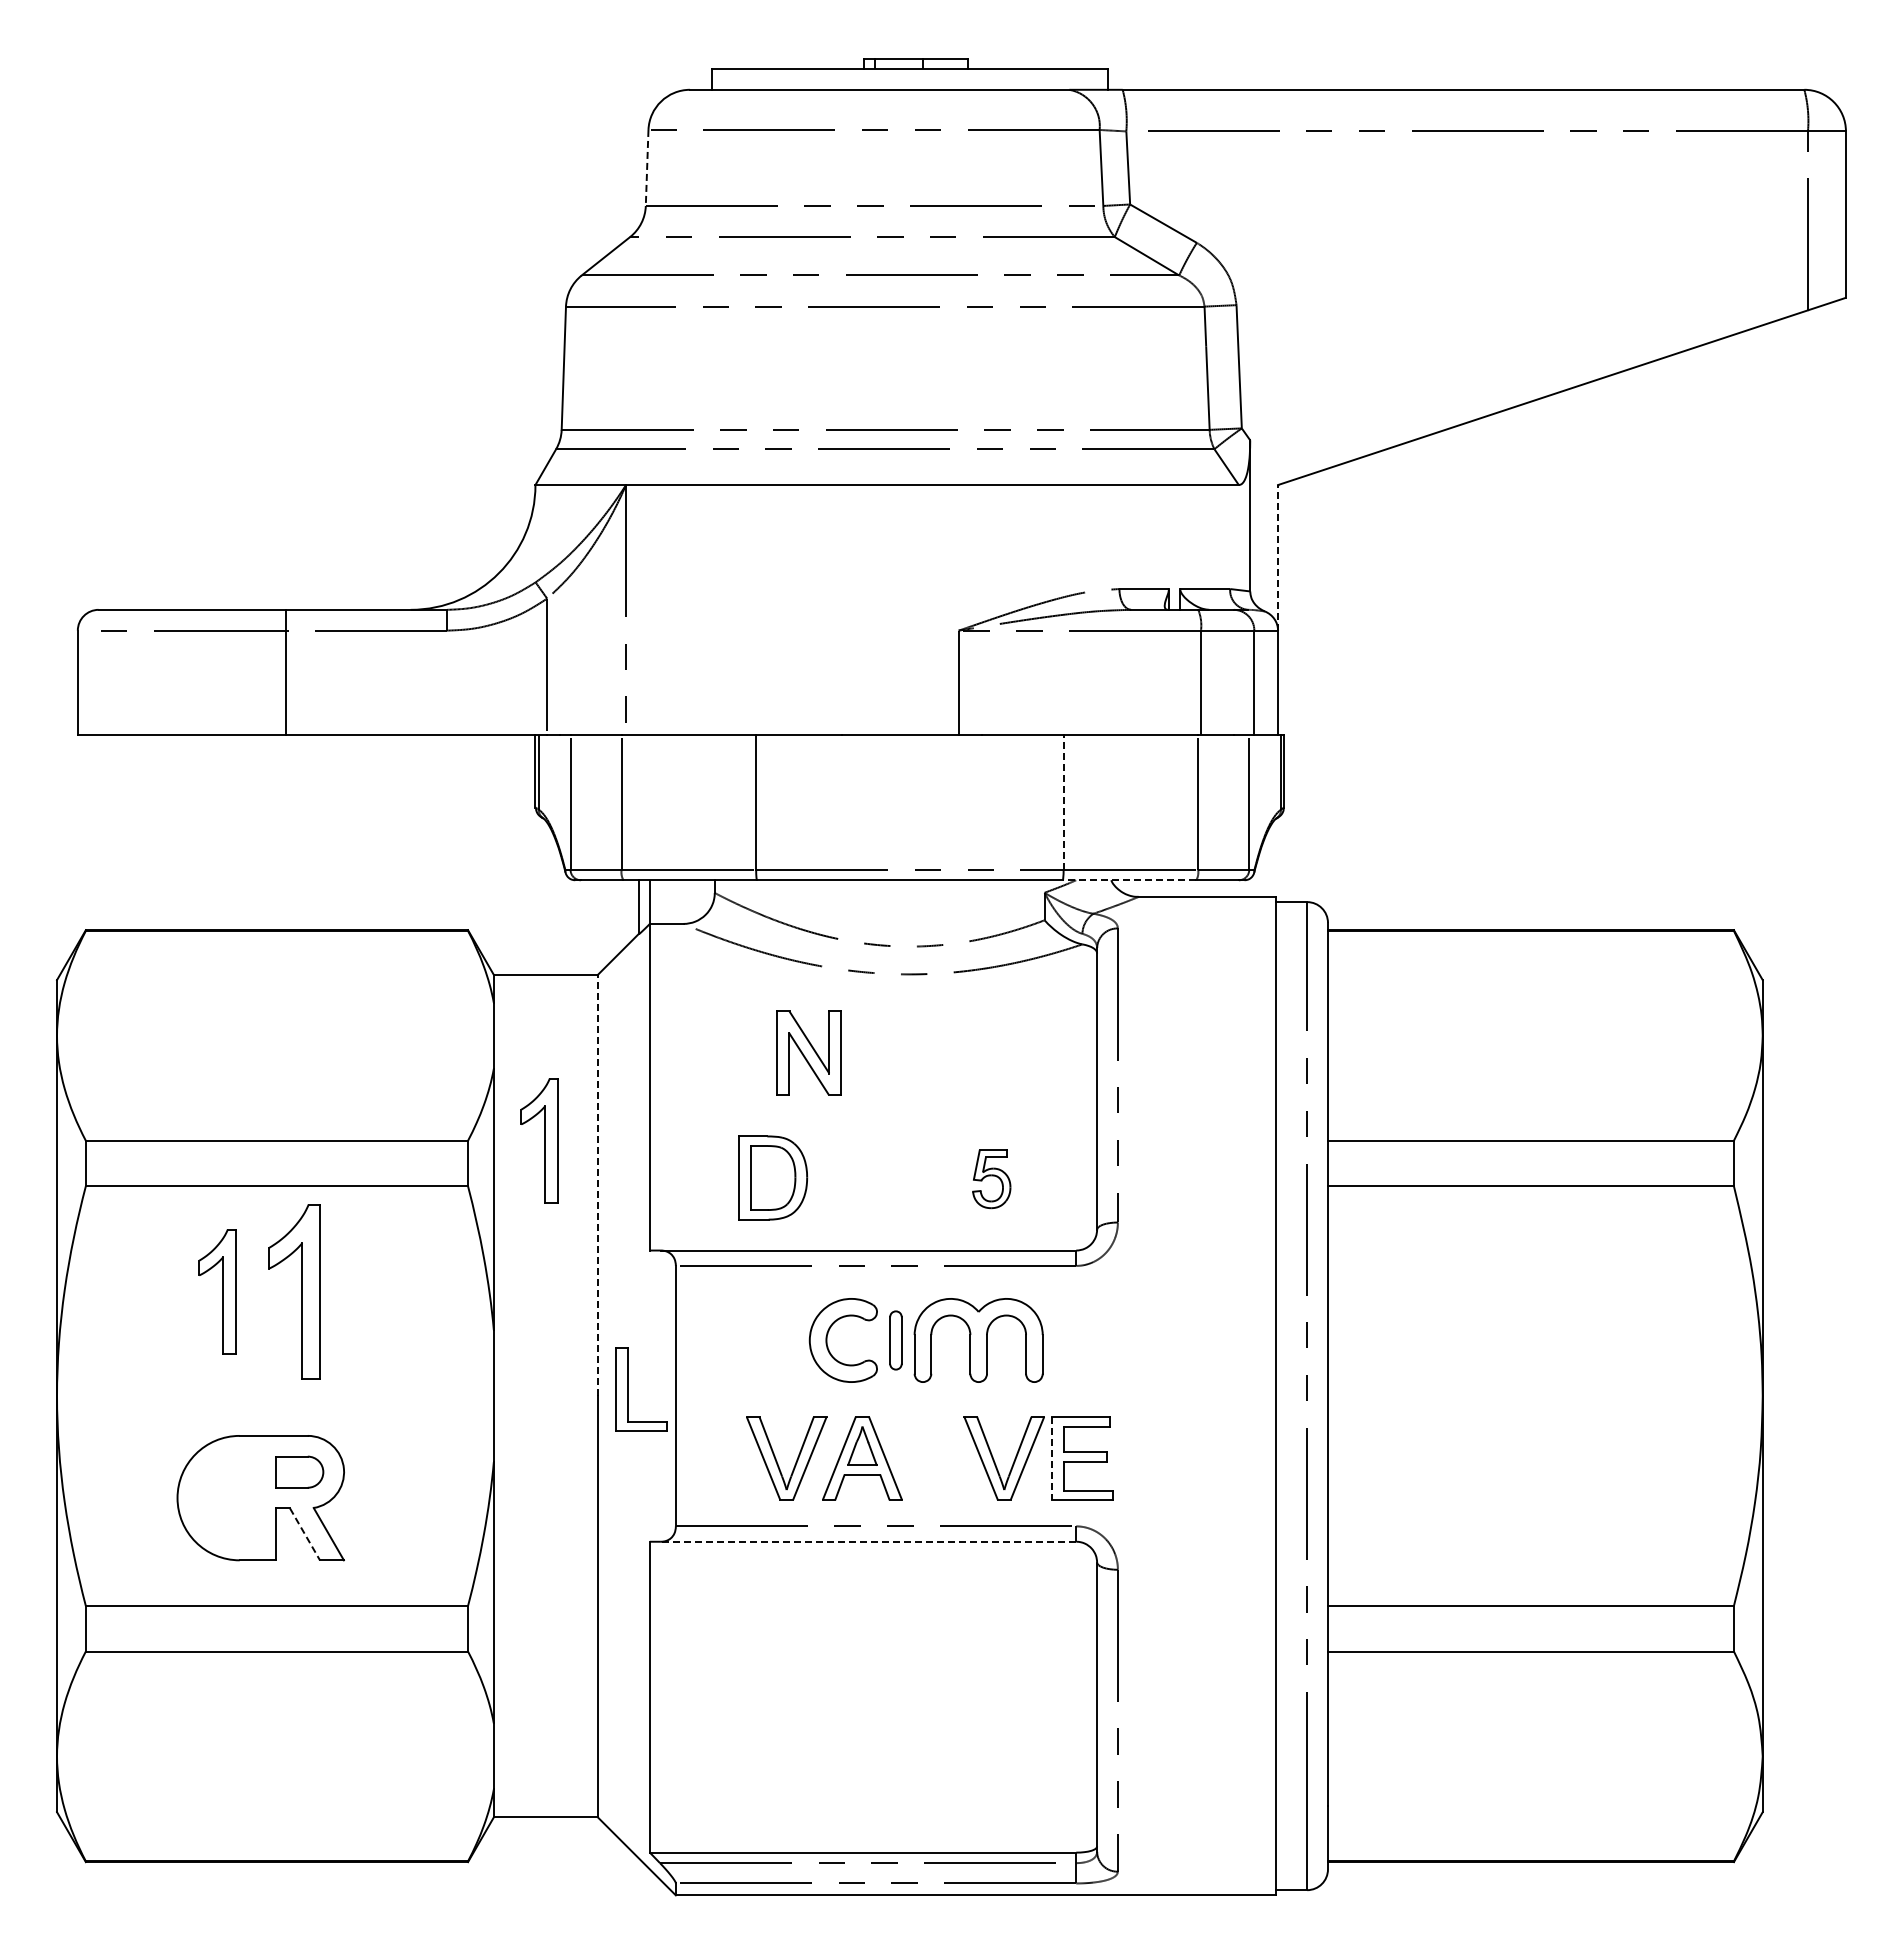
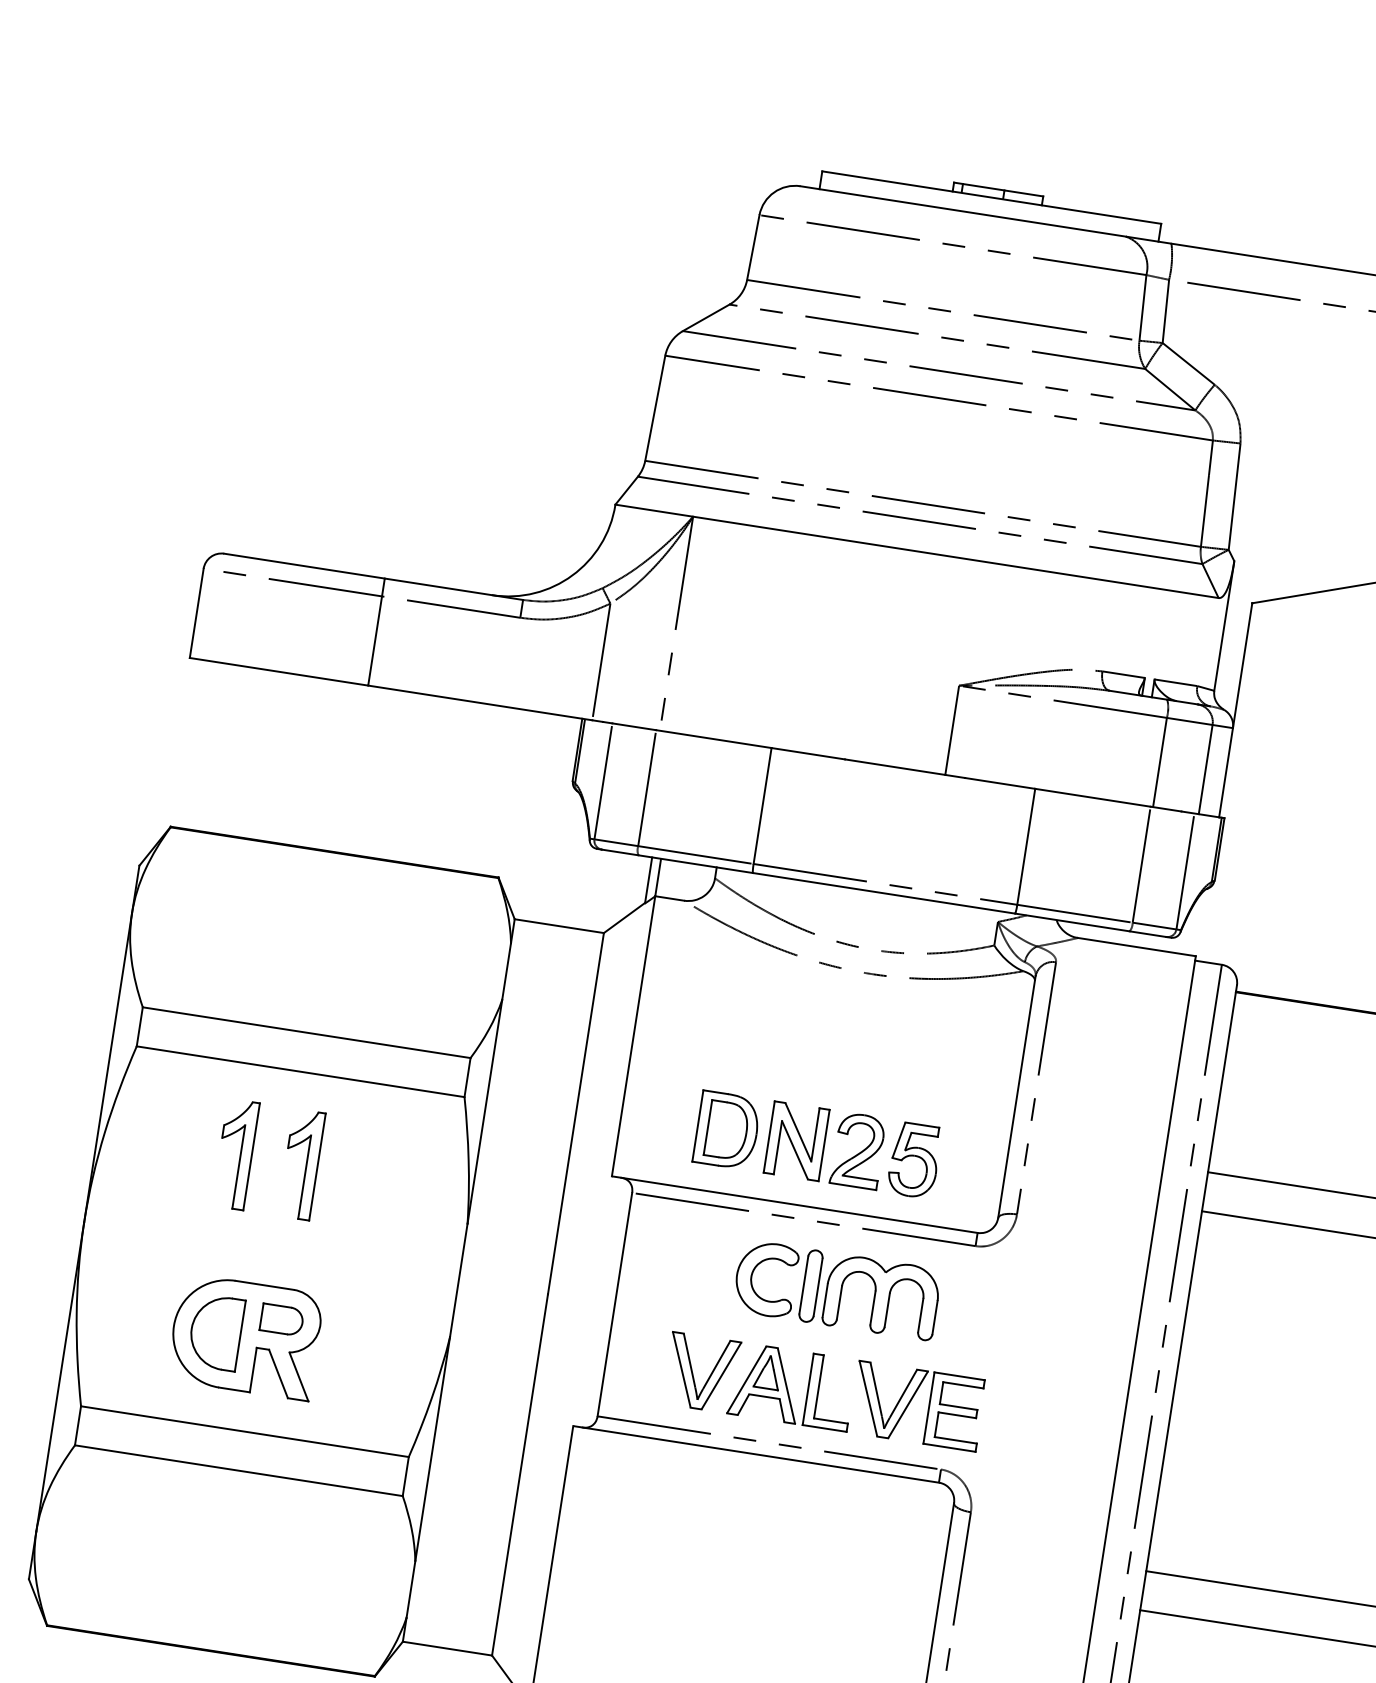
line: (647, 168) -> (753, 248), dashed -> solid
line: (1278, 557) -> (1243, 665), dashed -> solid
line: (1063, 802) -> (1026, 847), dashed -> solid
line: (1129, 880) -> (1072, 922), dashed -> solid
part: (808, 1052) -> (796, 1140), moved
part: (539, 1140) -> (531, 1067), removed
part: (925, 1177) -> (857, 1150), added
part: (991, 1178) -> (914, 1159), size x1.43
line: (597, 1185) -> (575, 1113), dashed -> solid
part: (294, 1291) -> (301, 1164), size x0.71
part: (895, 1340) -> (810, 1286), size x1.43
part: (628, 1389) -> (818, 1391), moved
line: (1051, 1458) -> (928, 1408), dashed -> solid
part: (226, 1497) -> (216, 1331), added
line: (305, 1534) -> (278, 1374), dashed -> solid
line: (868, 1541) -> (760, 1454), dashed -> solid

